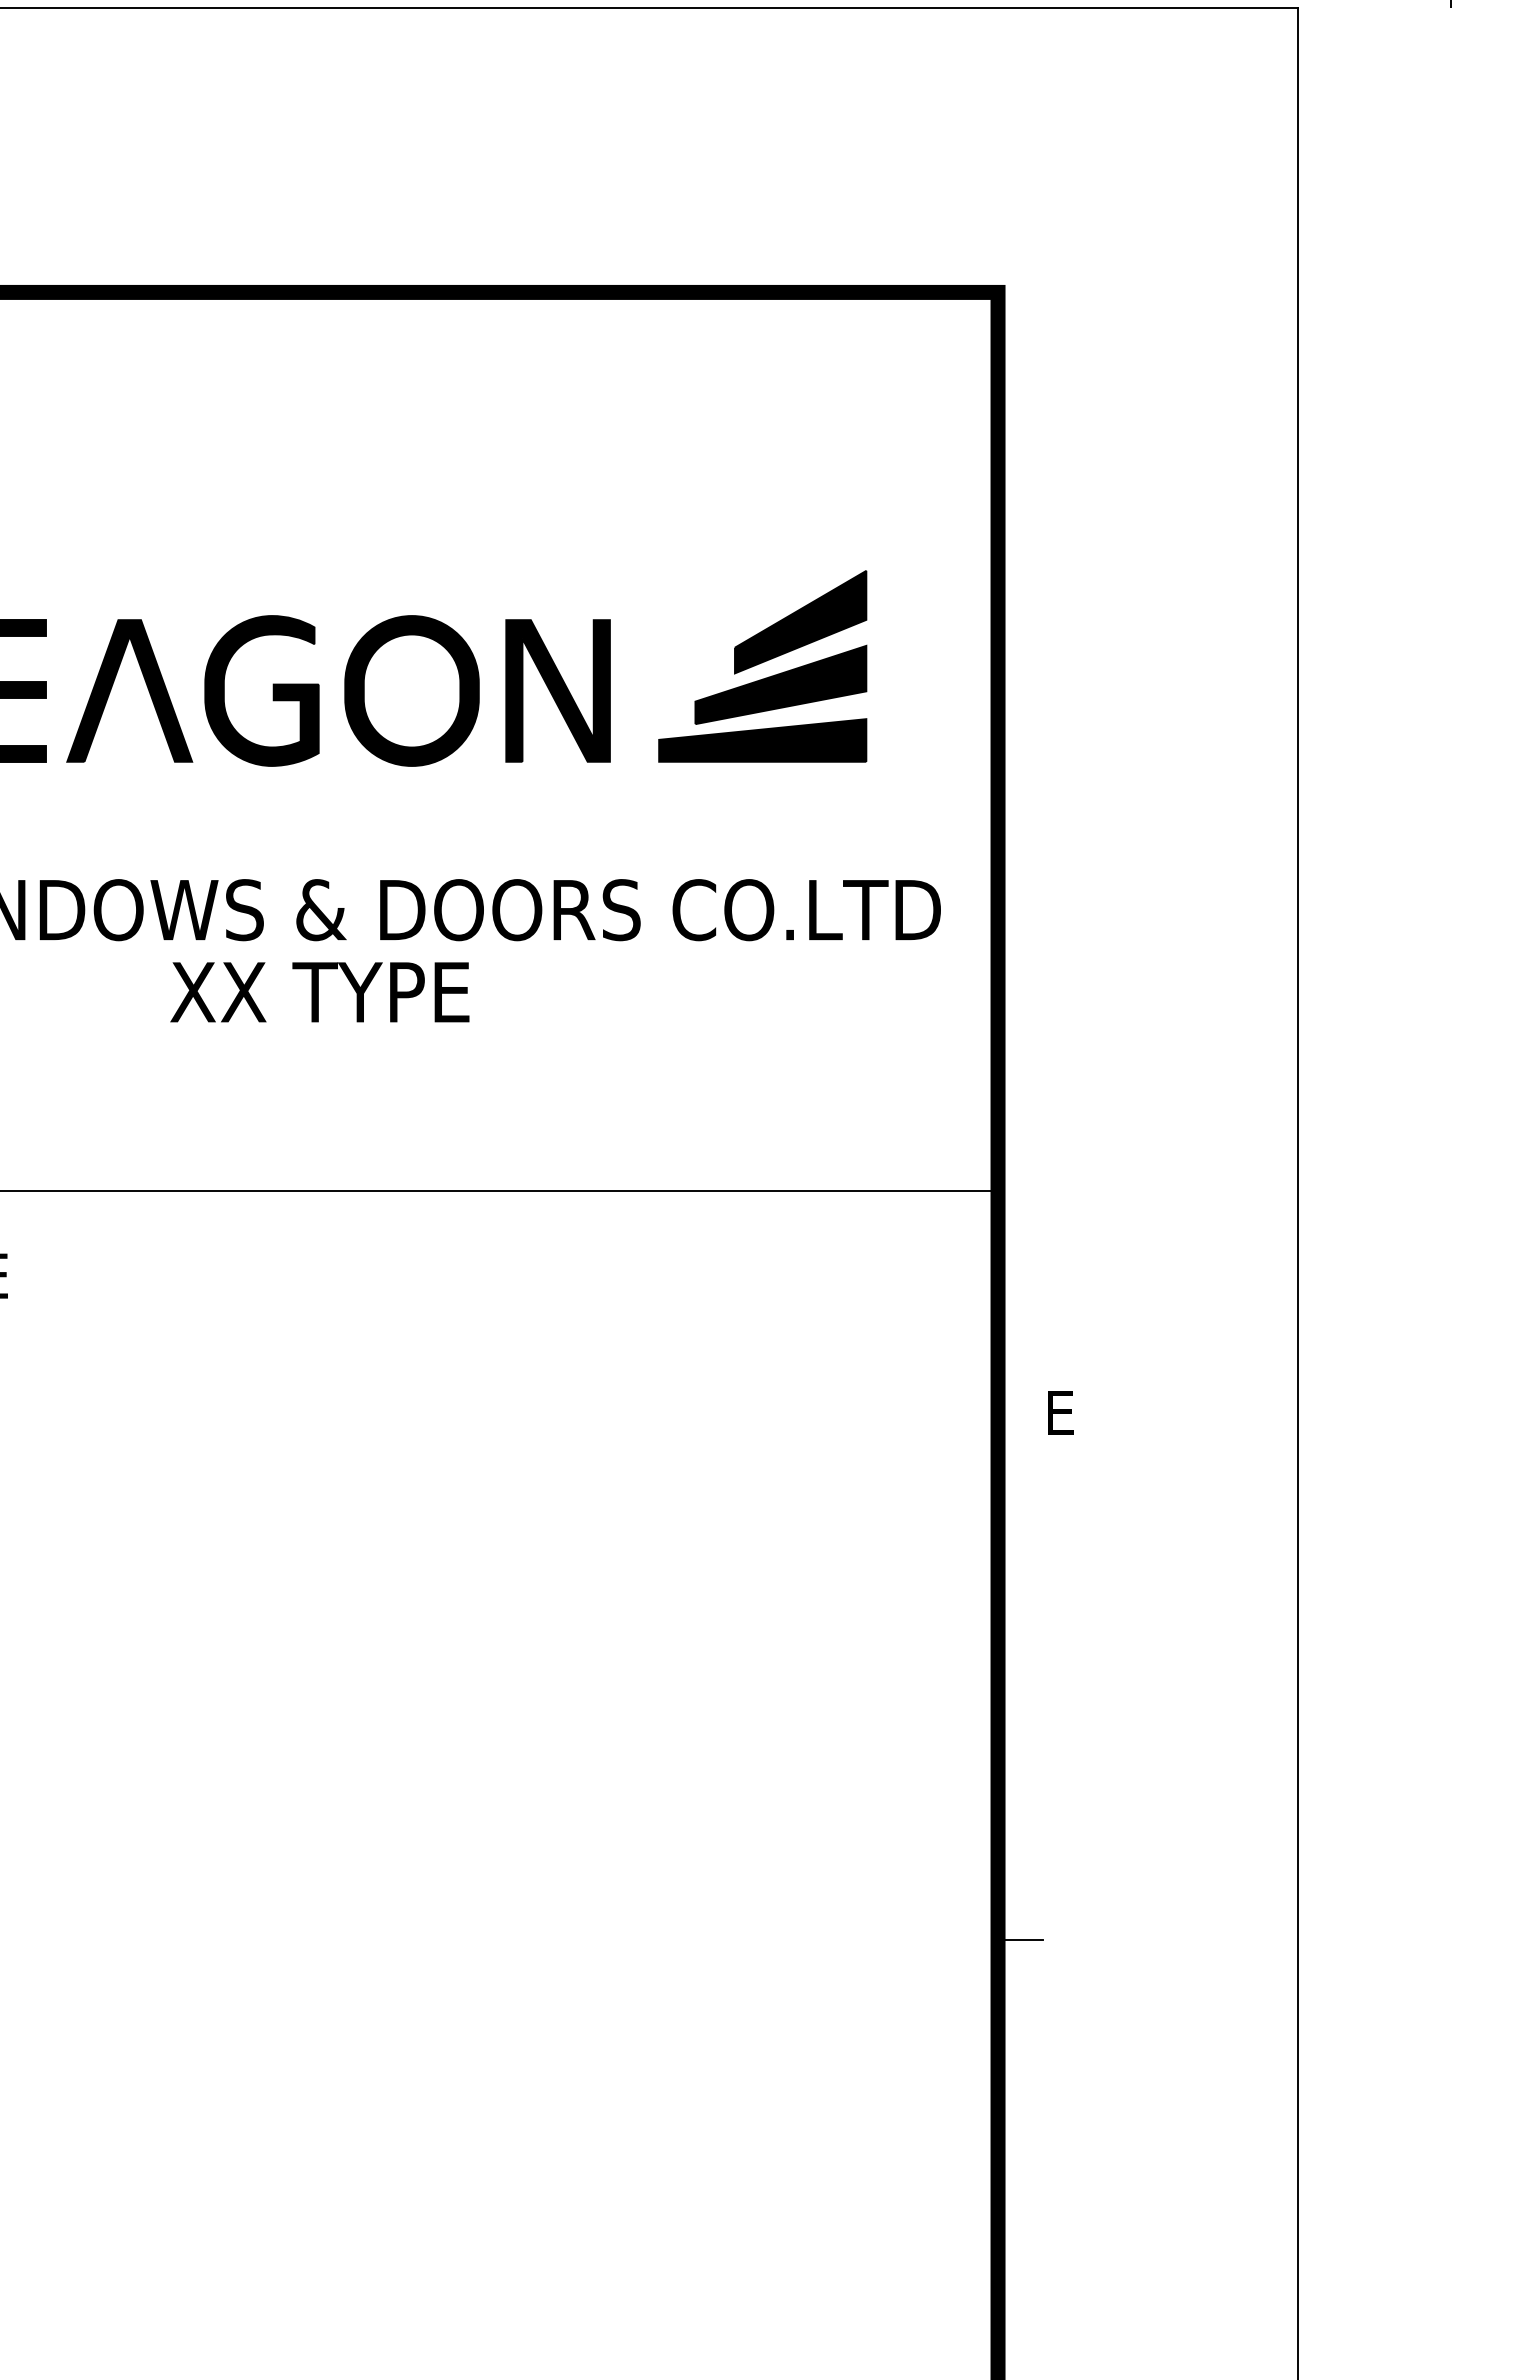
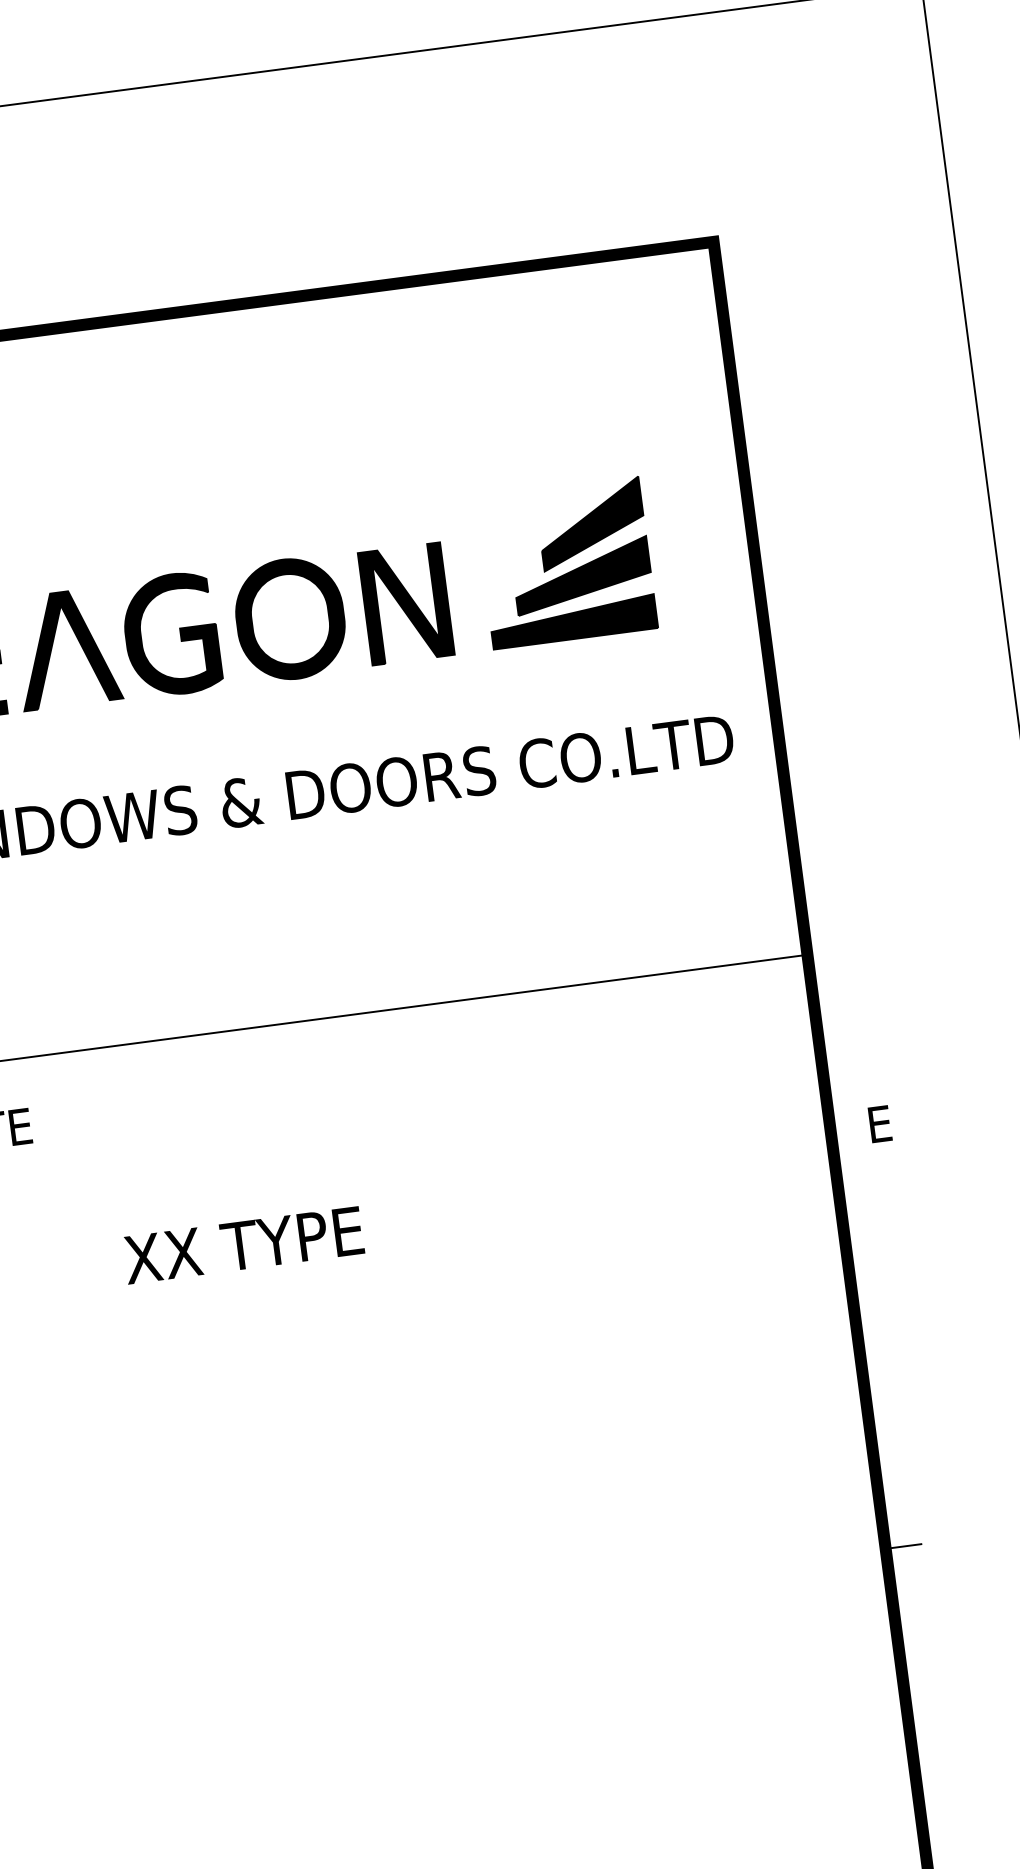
text: (319, 992) -> (243, 1245), moved

